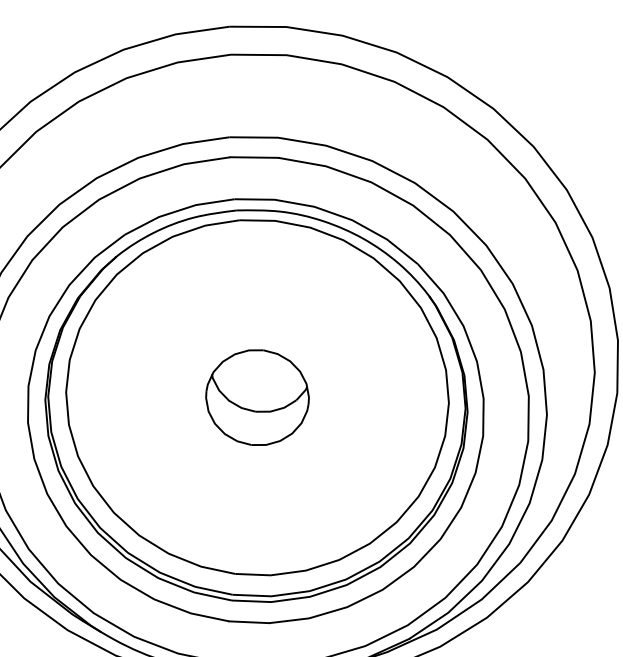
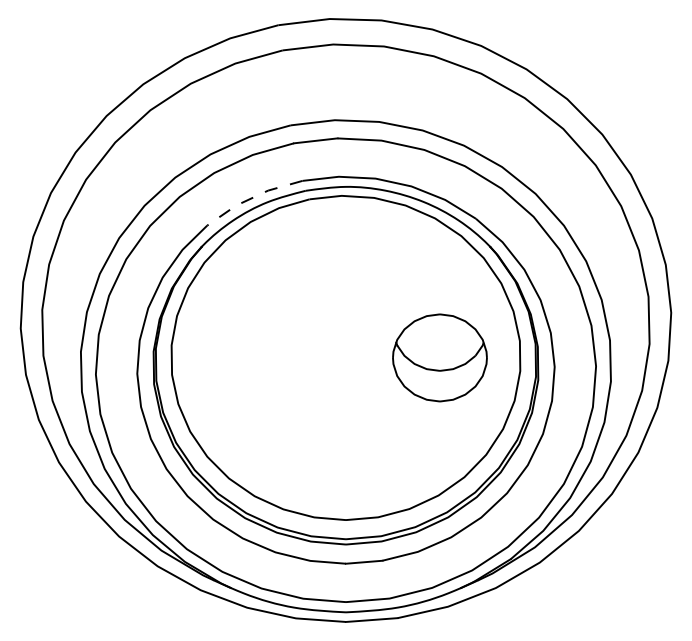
line: (177, 211) -> (252, 198), solid -> dashed
part: (257, 397) -> (439, 357), moved

